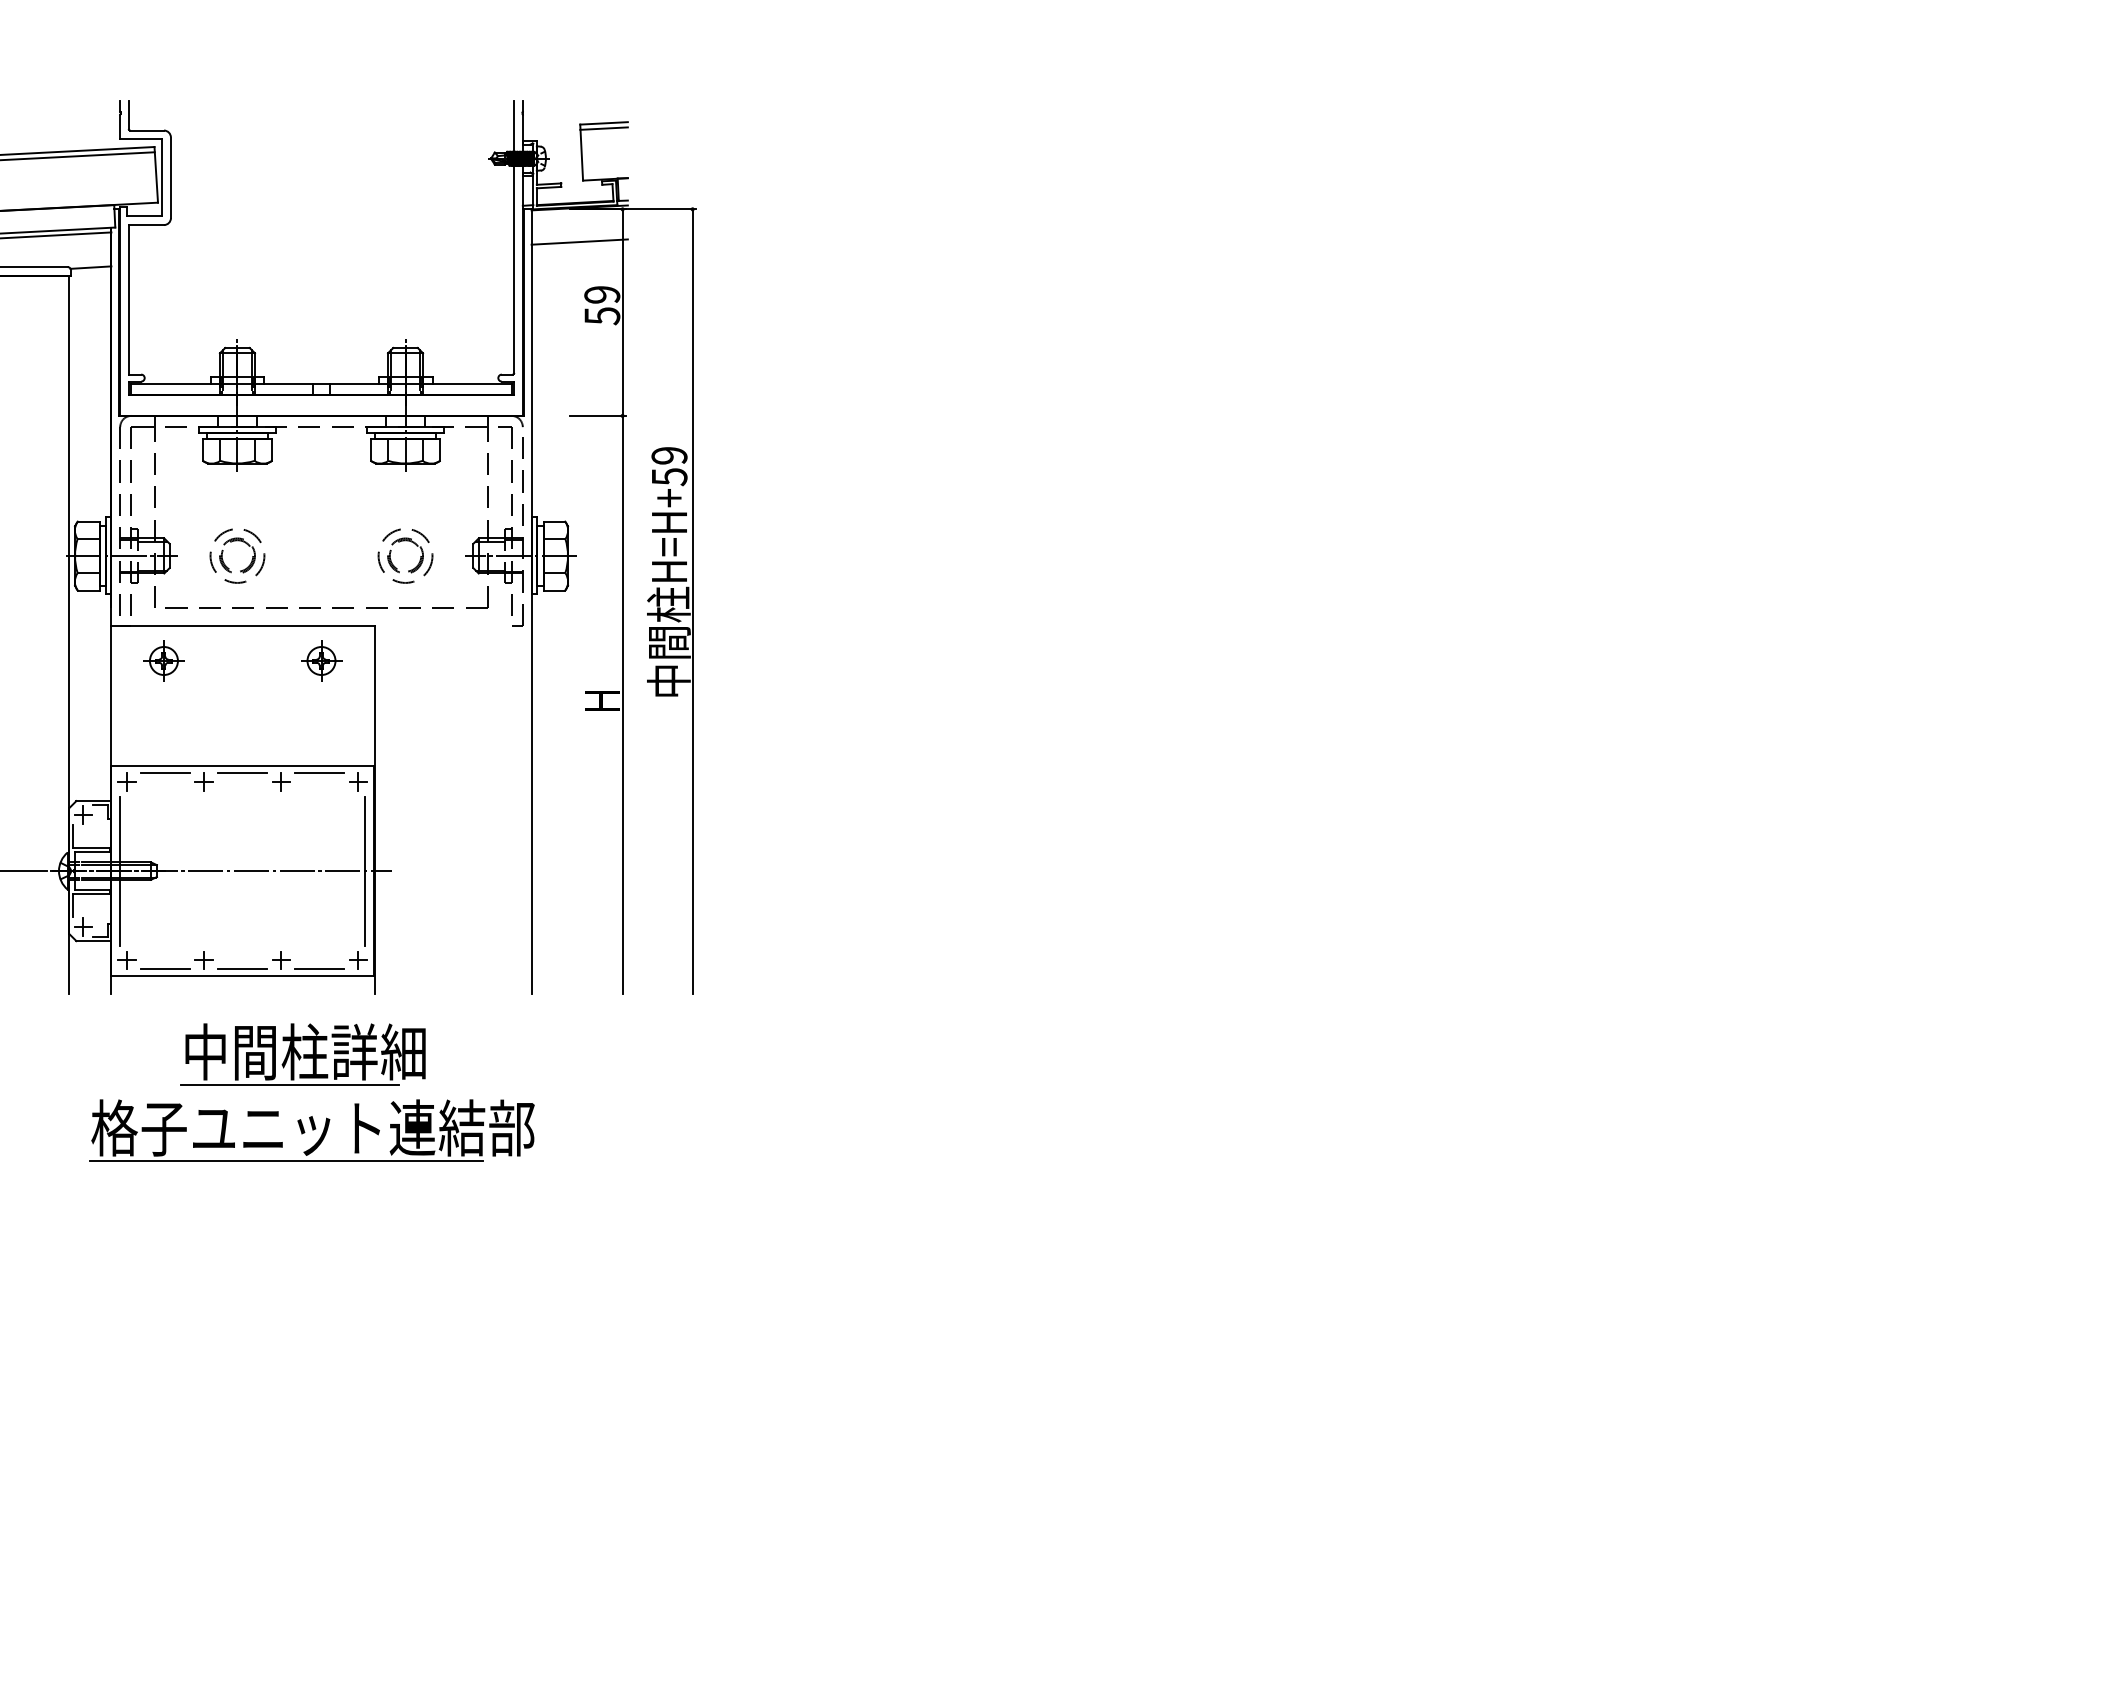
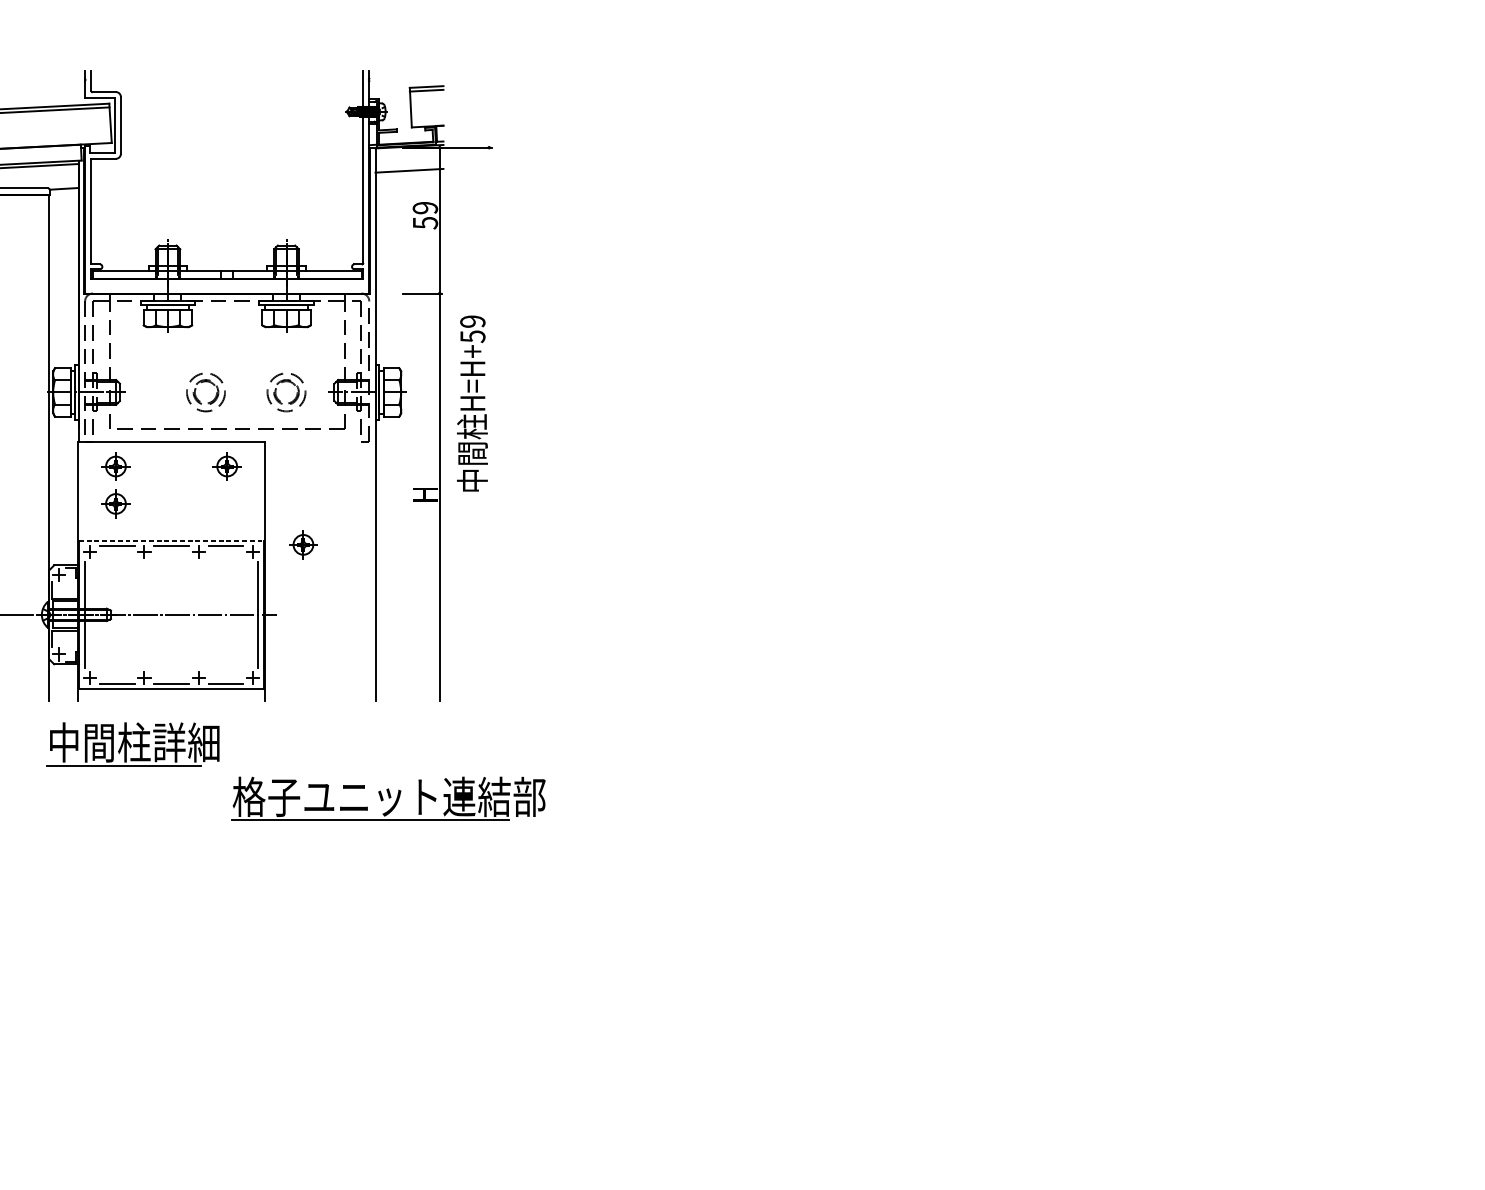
part: (237, 541) -> (206, 382), moved
line: (692, 601) -> (489, 424), removed
part: (163, 713) -> (115, 503), added
line: (243, 766) -> (172, 540), solid -> dashed
part: (429, 771) -> (303, 544), added
part: (302, 1054) -> (132, 744), moved
part: (311, 1130) -> (388, 798), moved

